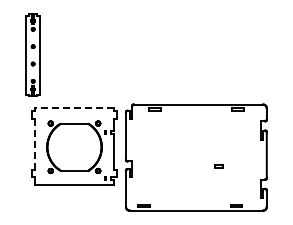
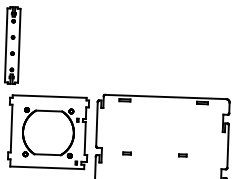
line: (74, 108) -> (49, 96), dashed -> solid
line: (35, 144) -> (12, 129), dashed -> solid
part: (158, 166) -> (126, 153), added

